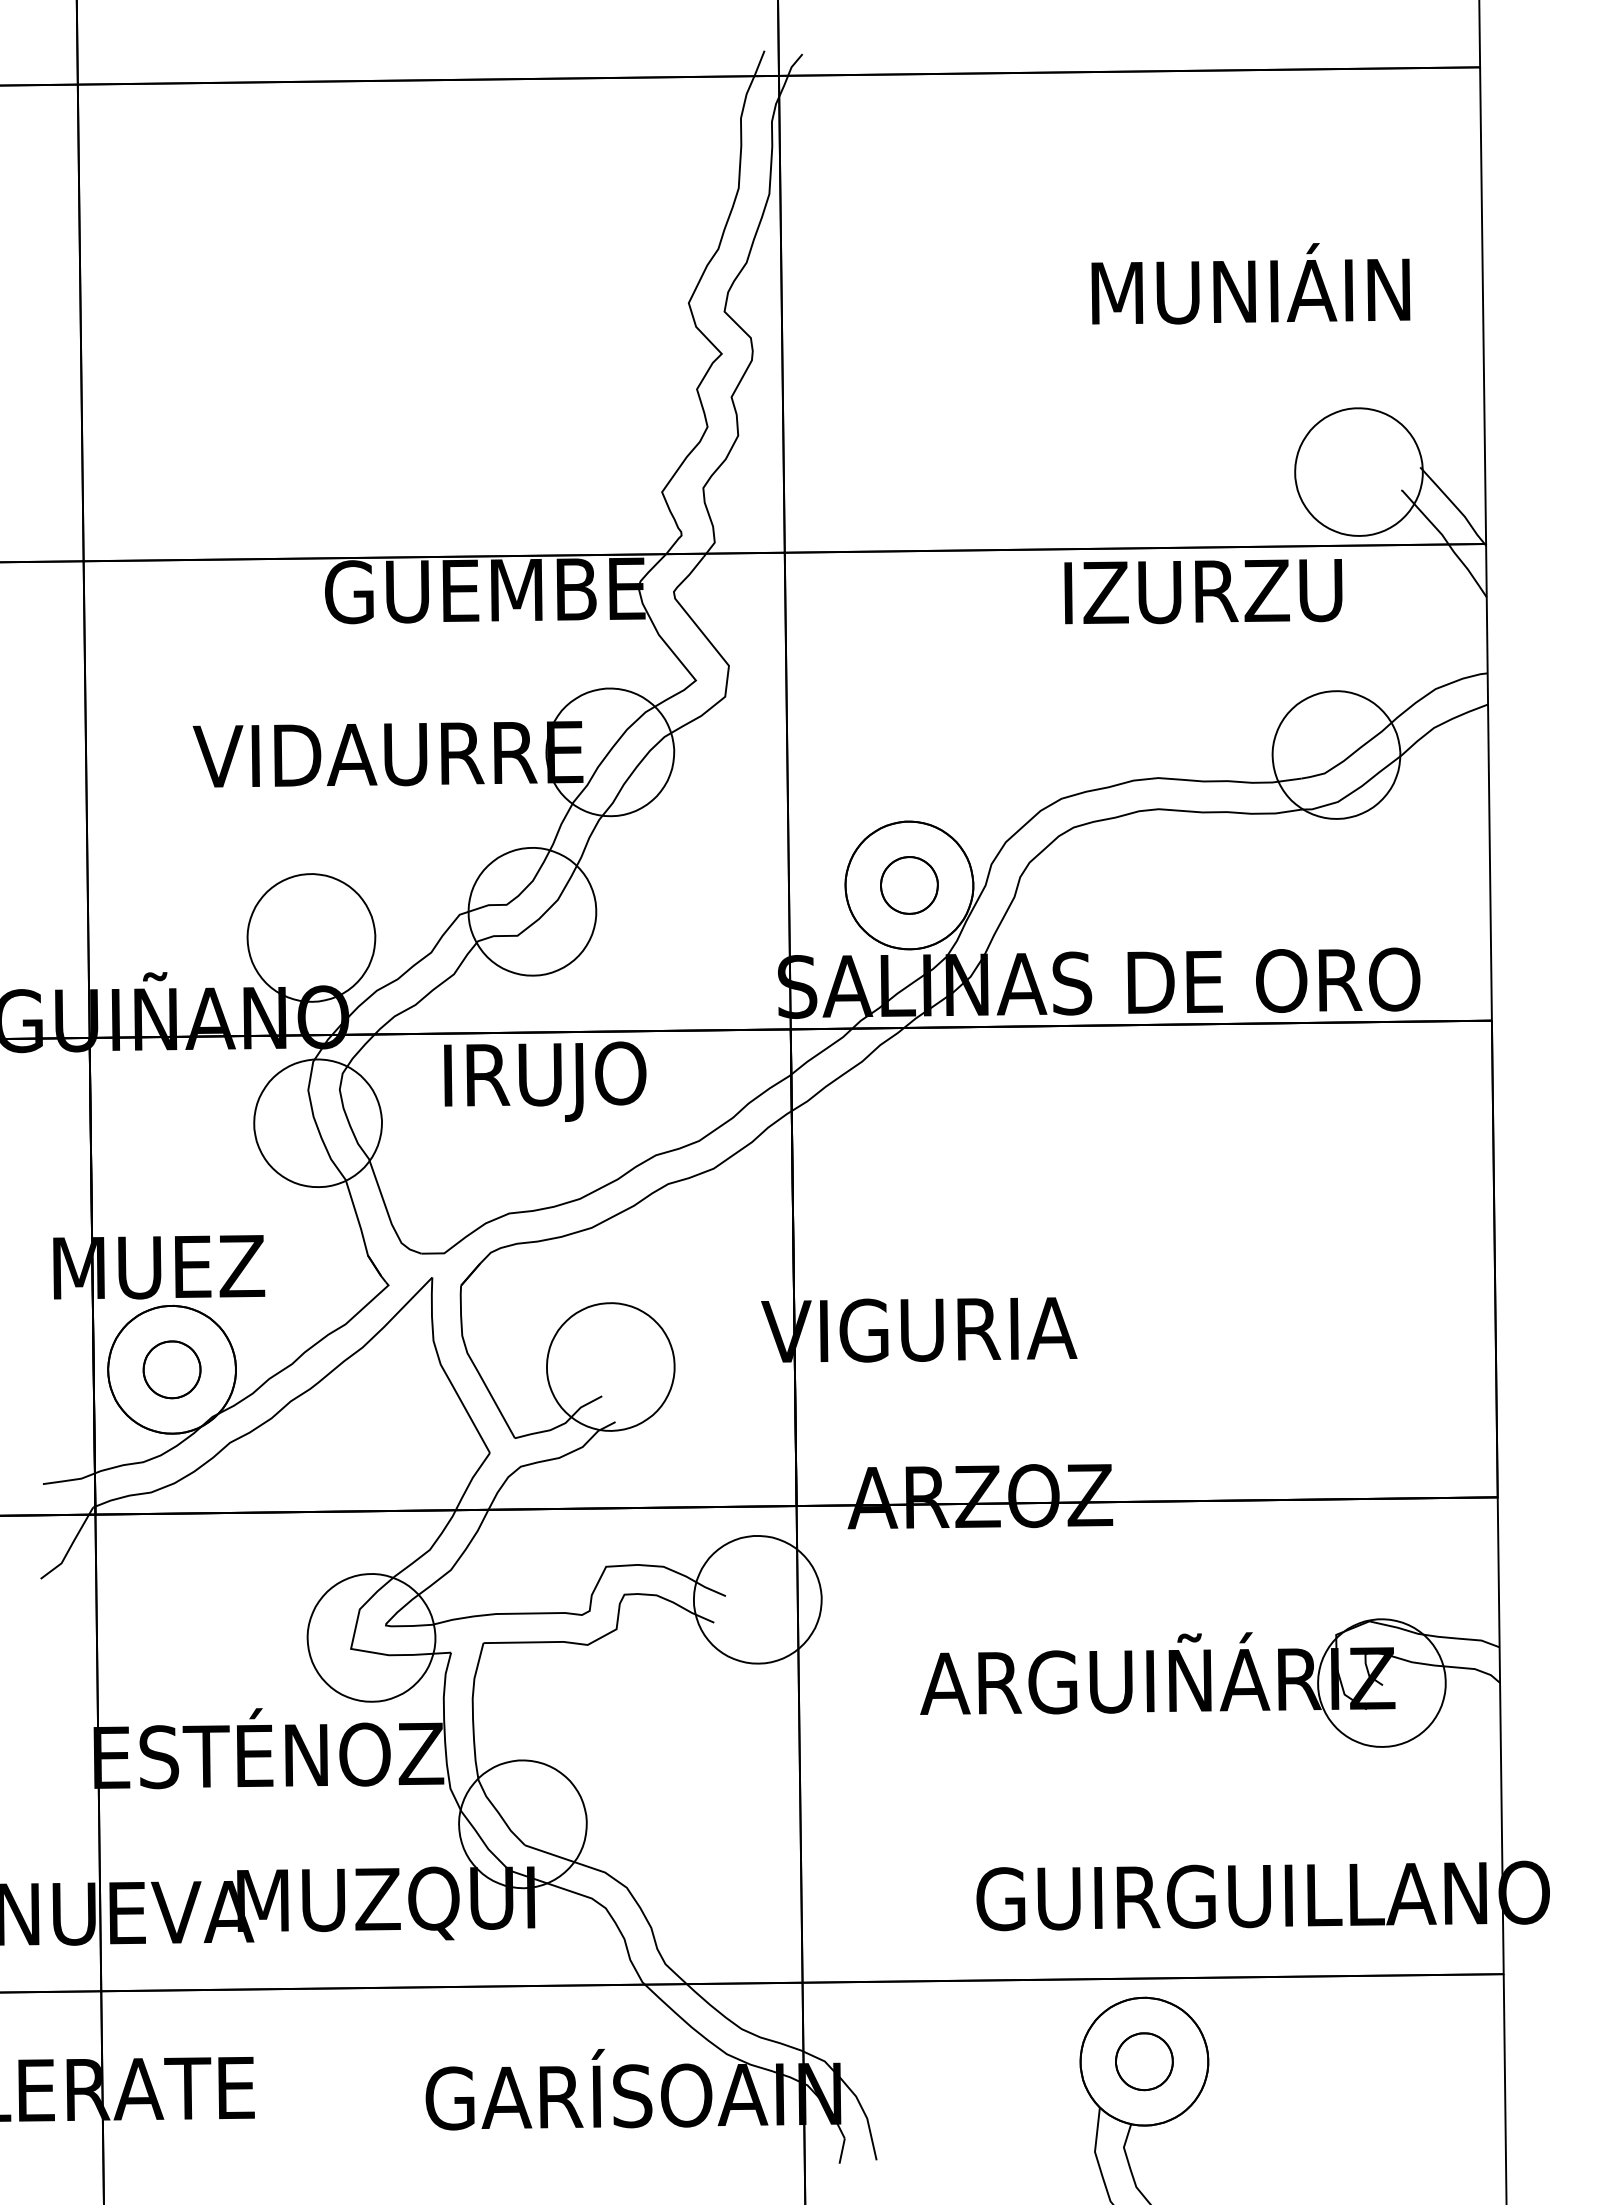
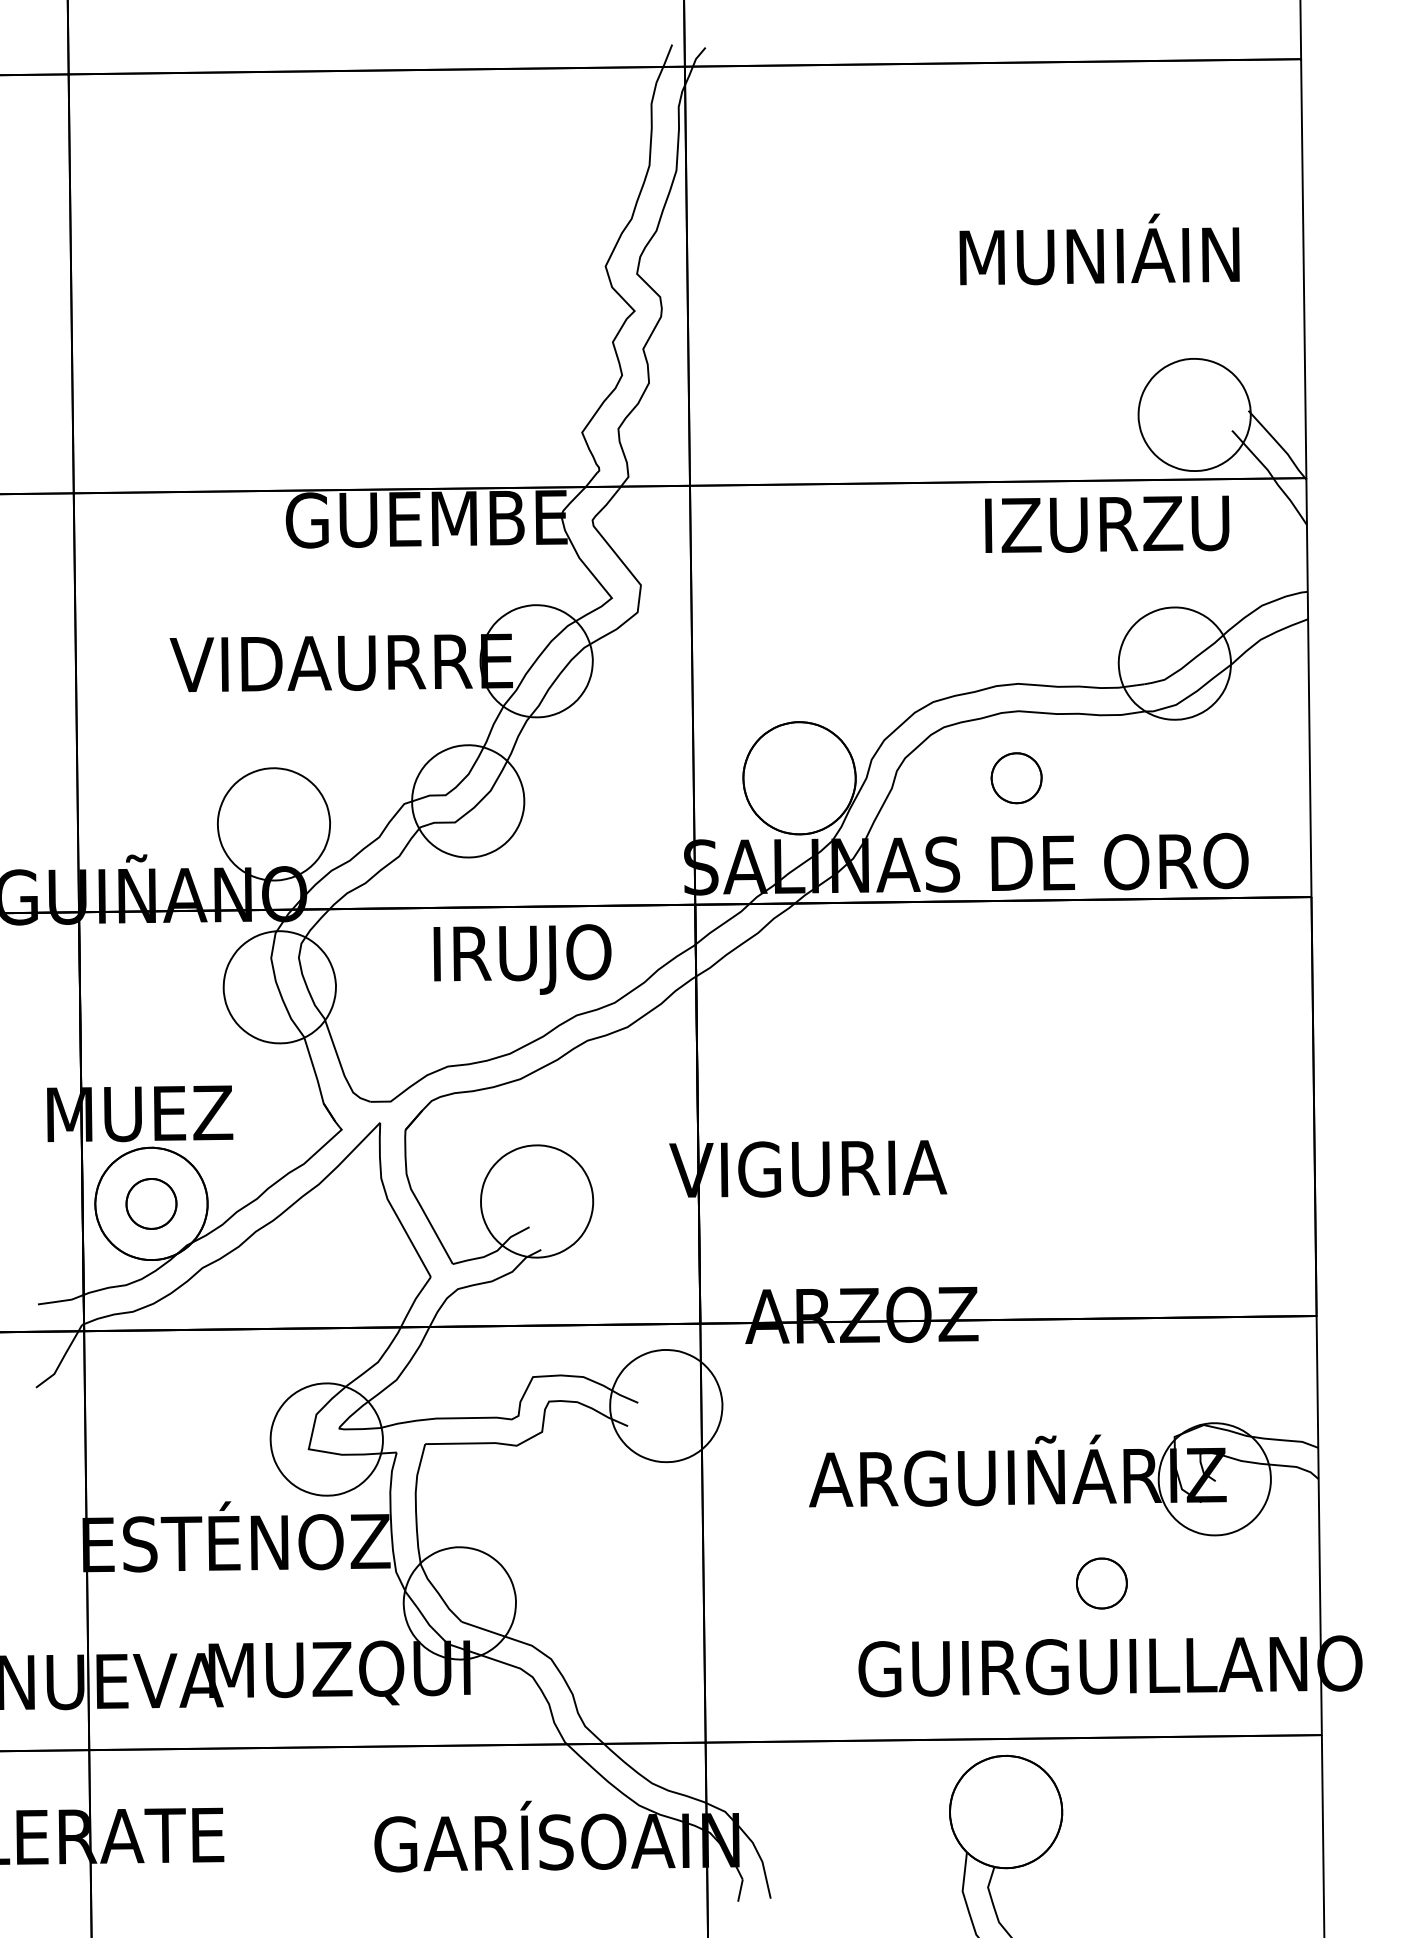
text: (1203, 591) -> (1107, 524), moved
part: (909, 885) -> (1016, 778), moved
text: (545, 1081) -> (522, 959), moved
part: (1144, 2061) -> (1101, 1583), moved

